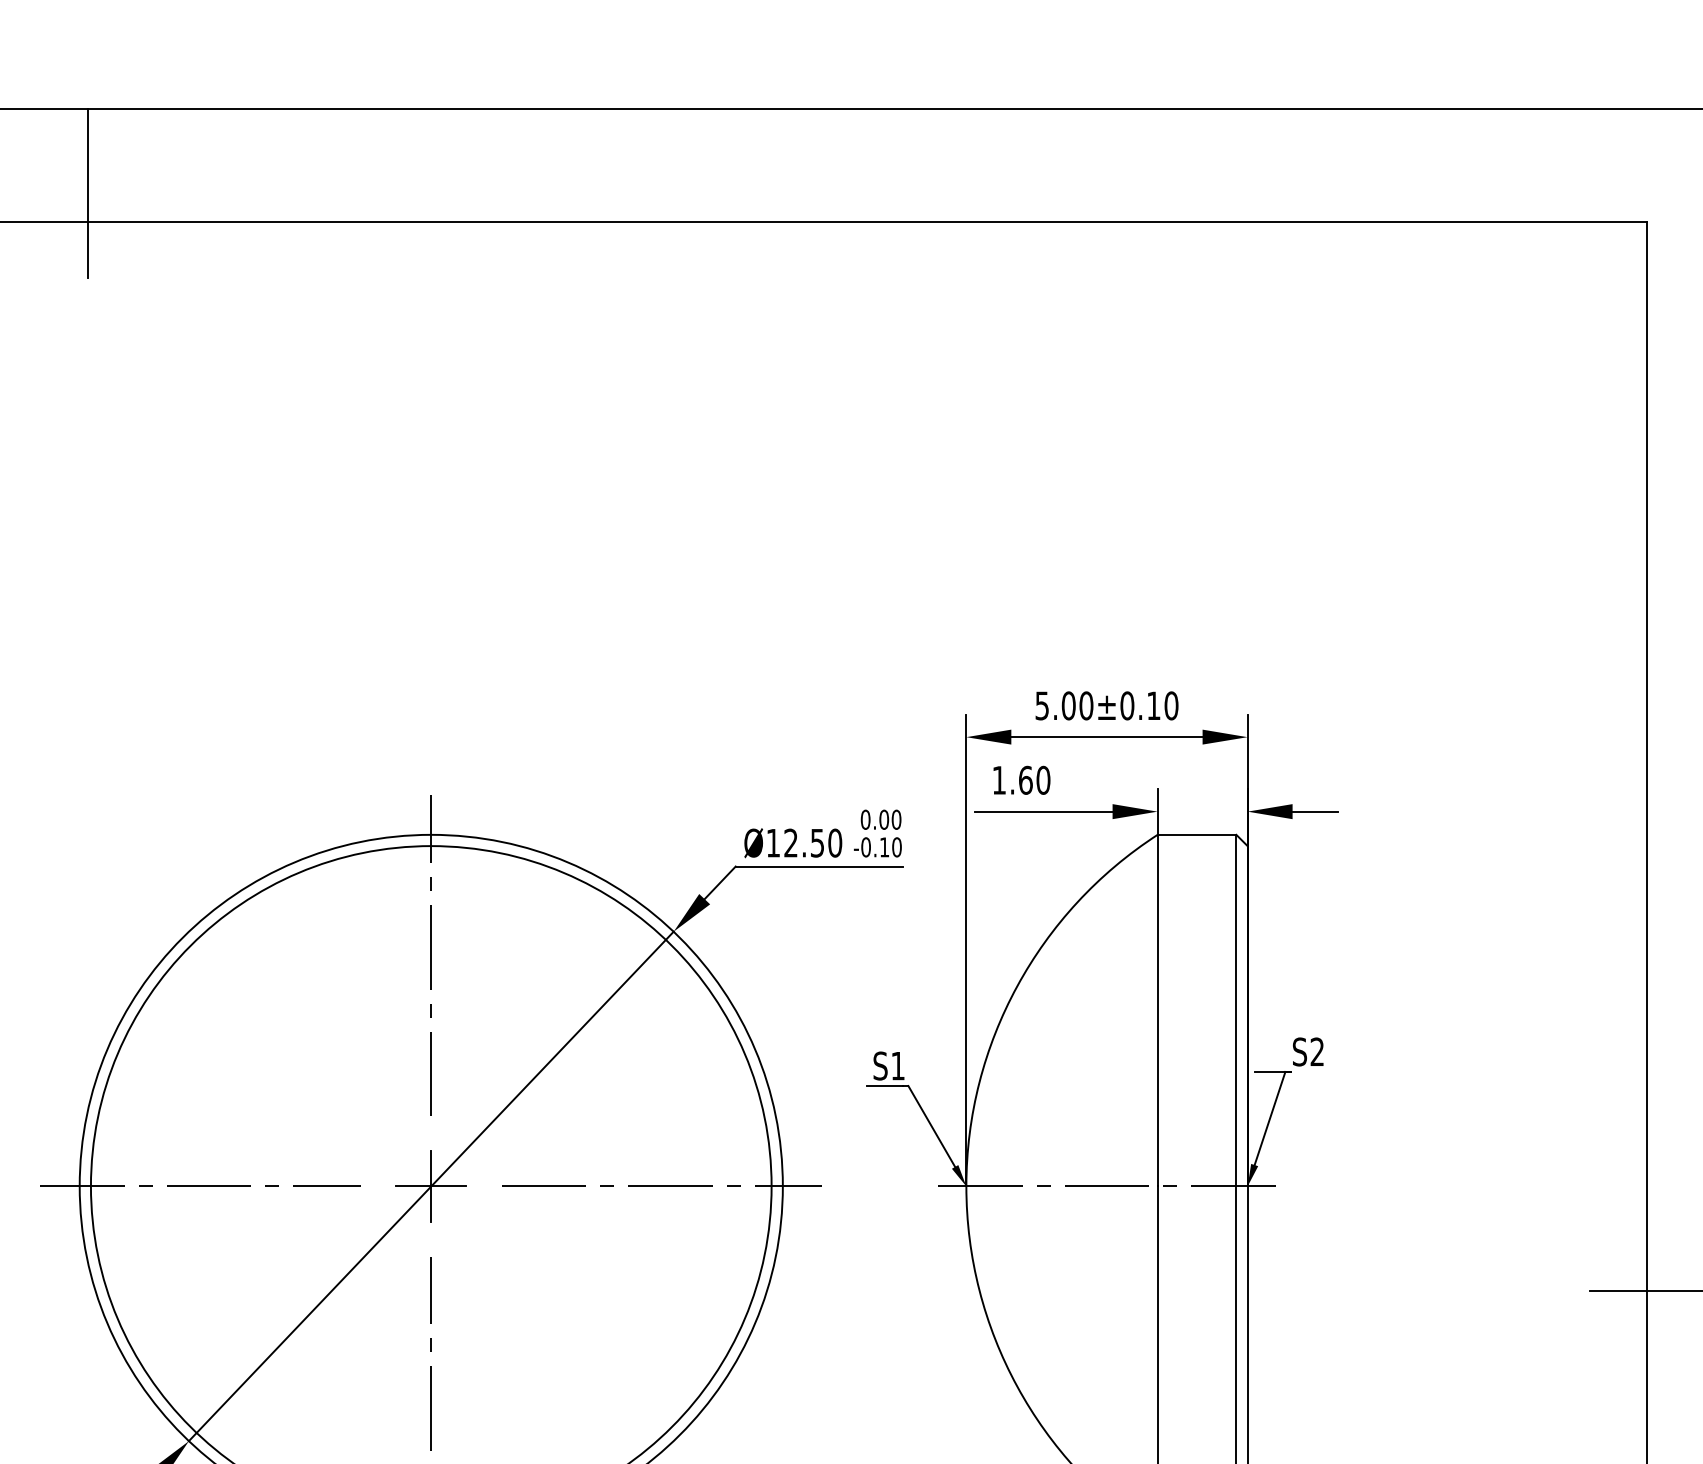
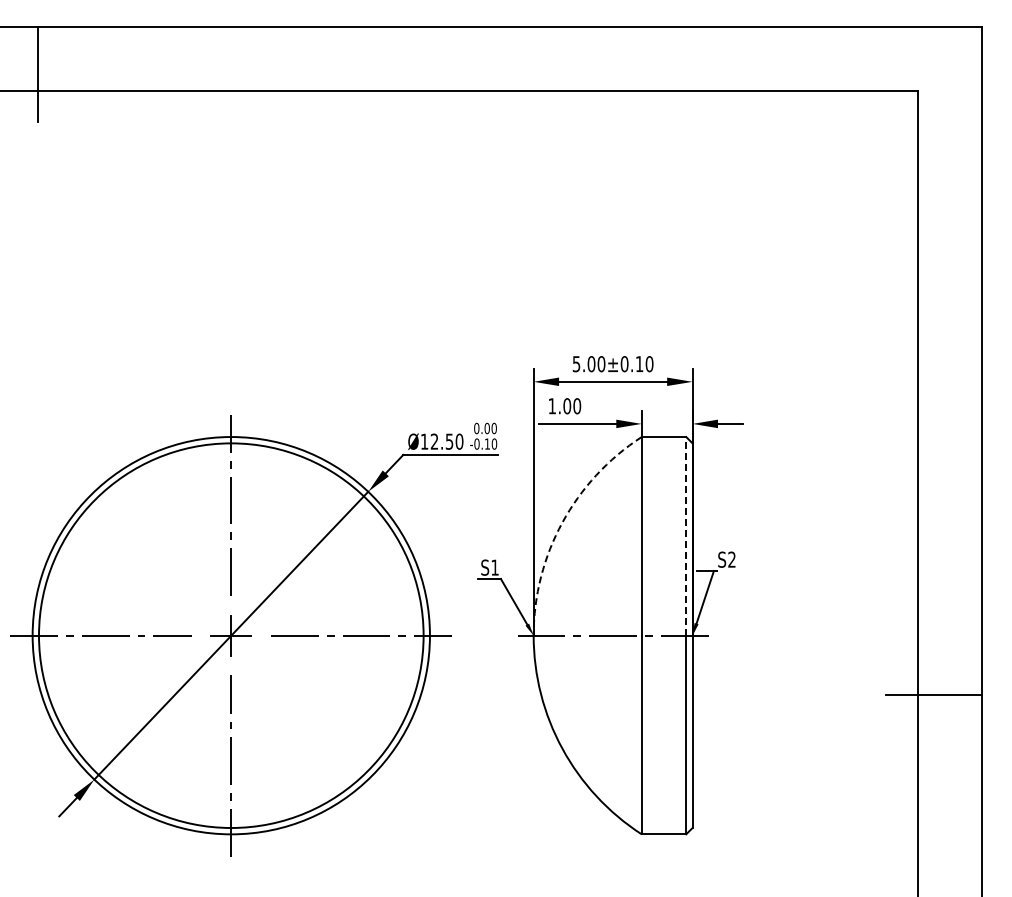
text: (1026, 780) -> (567, 406), 1.60 -> 1.00
arc: (1017, 986) -> (562, 522), solid -> dashed
line: (1236, 1009) -> (686, 535), solid -> dashed

